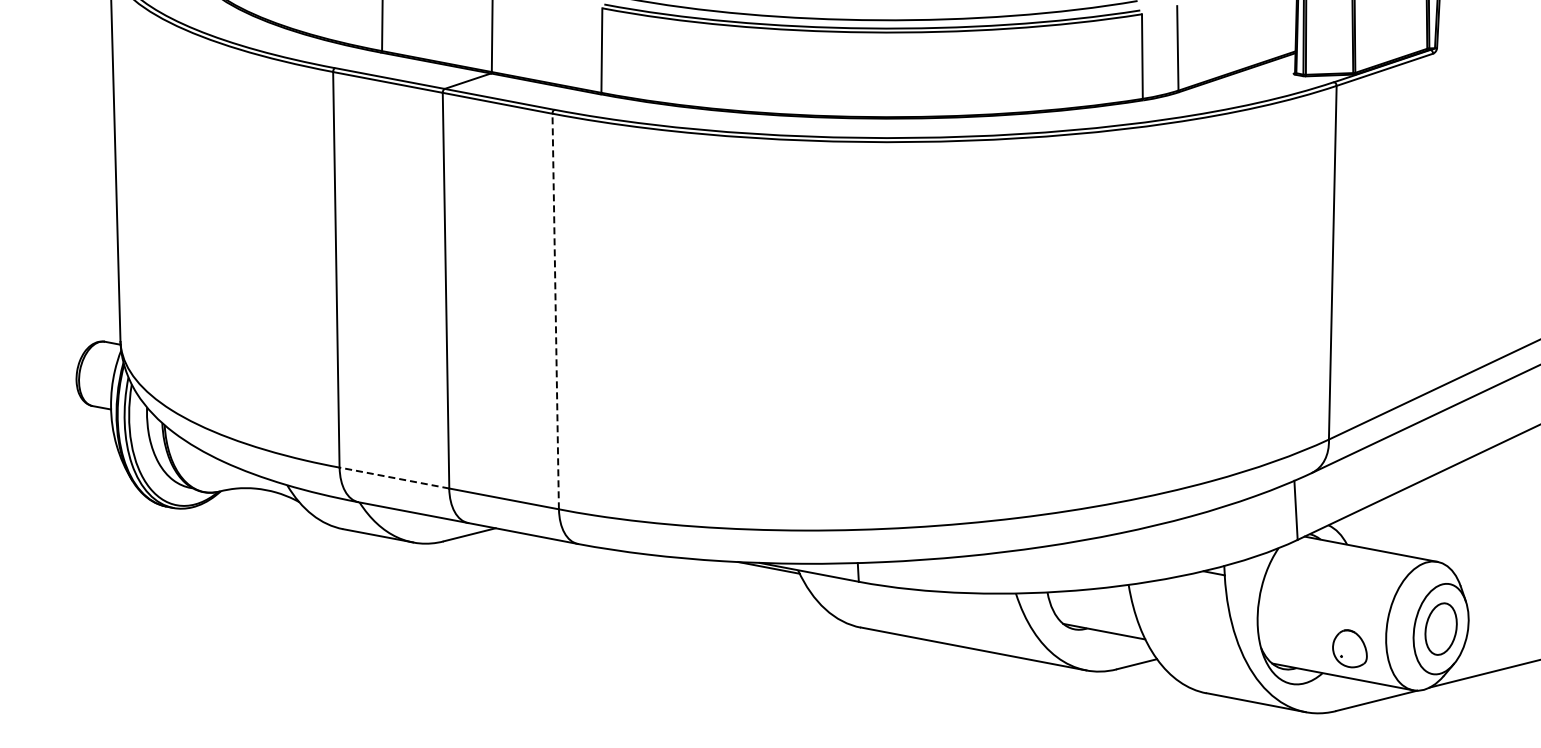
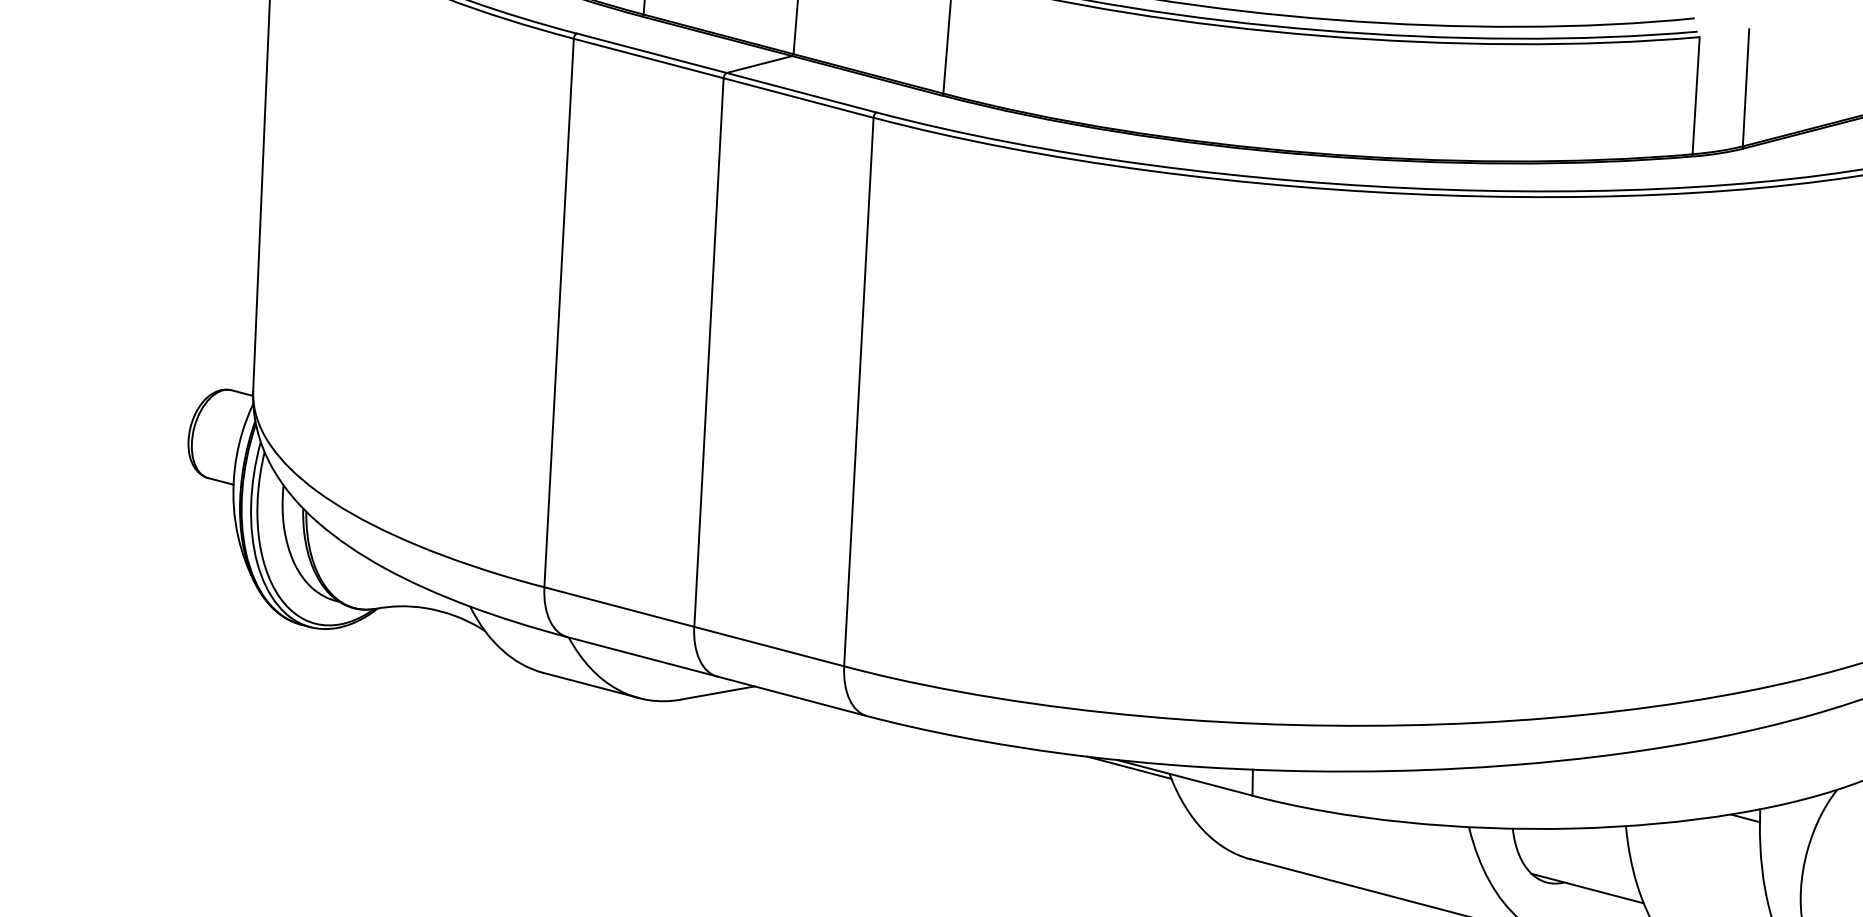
line: (555, 311) -> (858, 391), dashed -> solid
line: (394, 478) -> (619, 607), dashed -> solid

